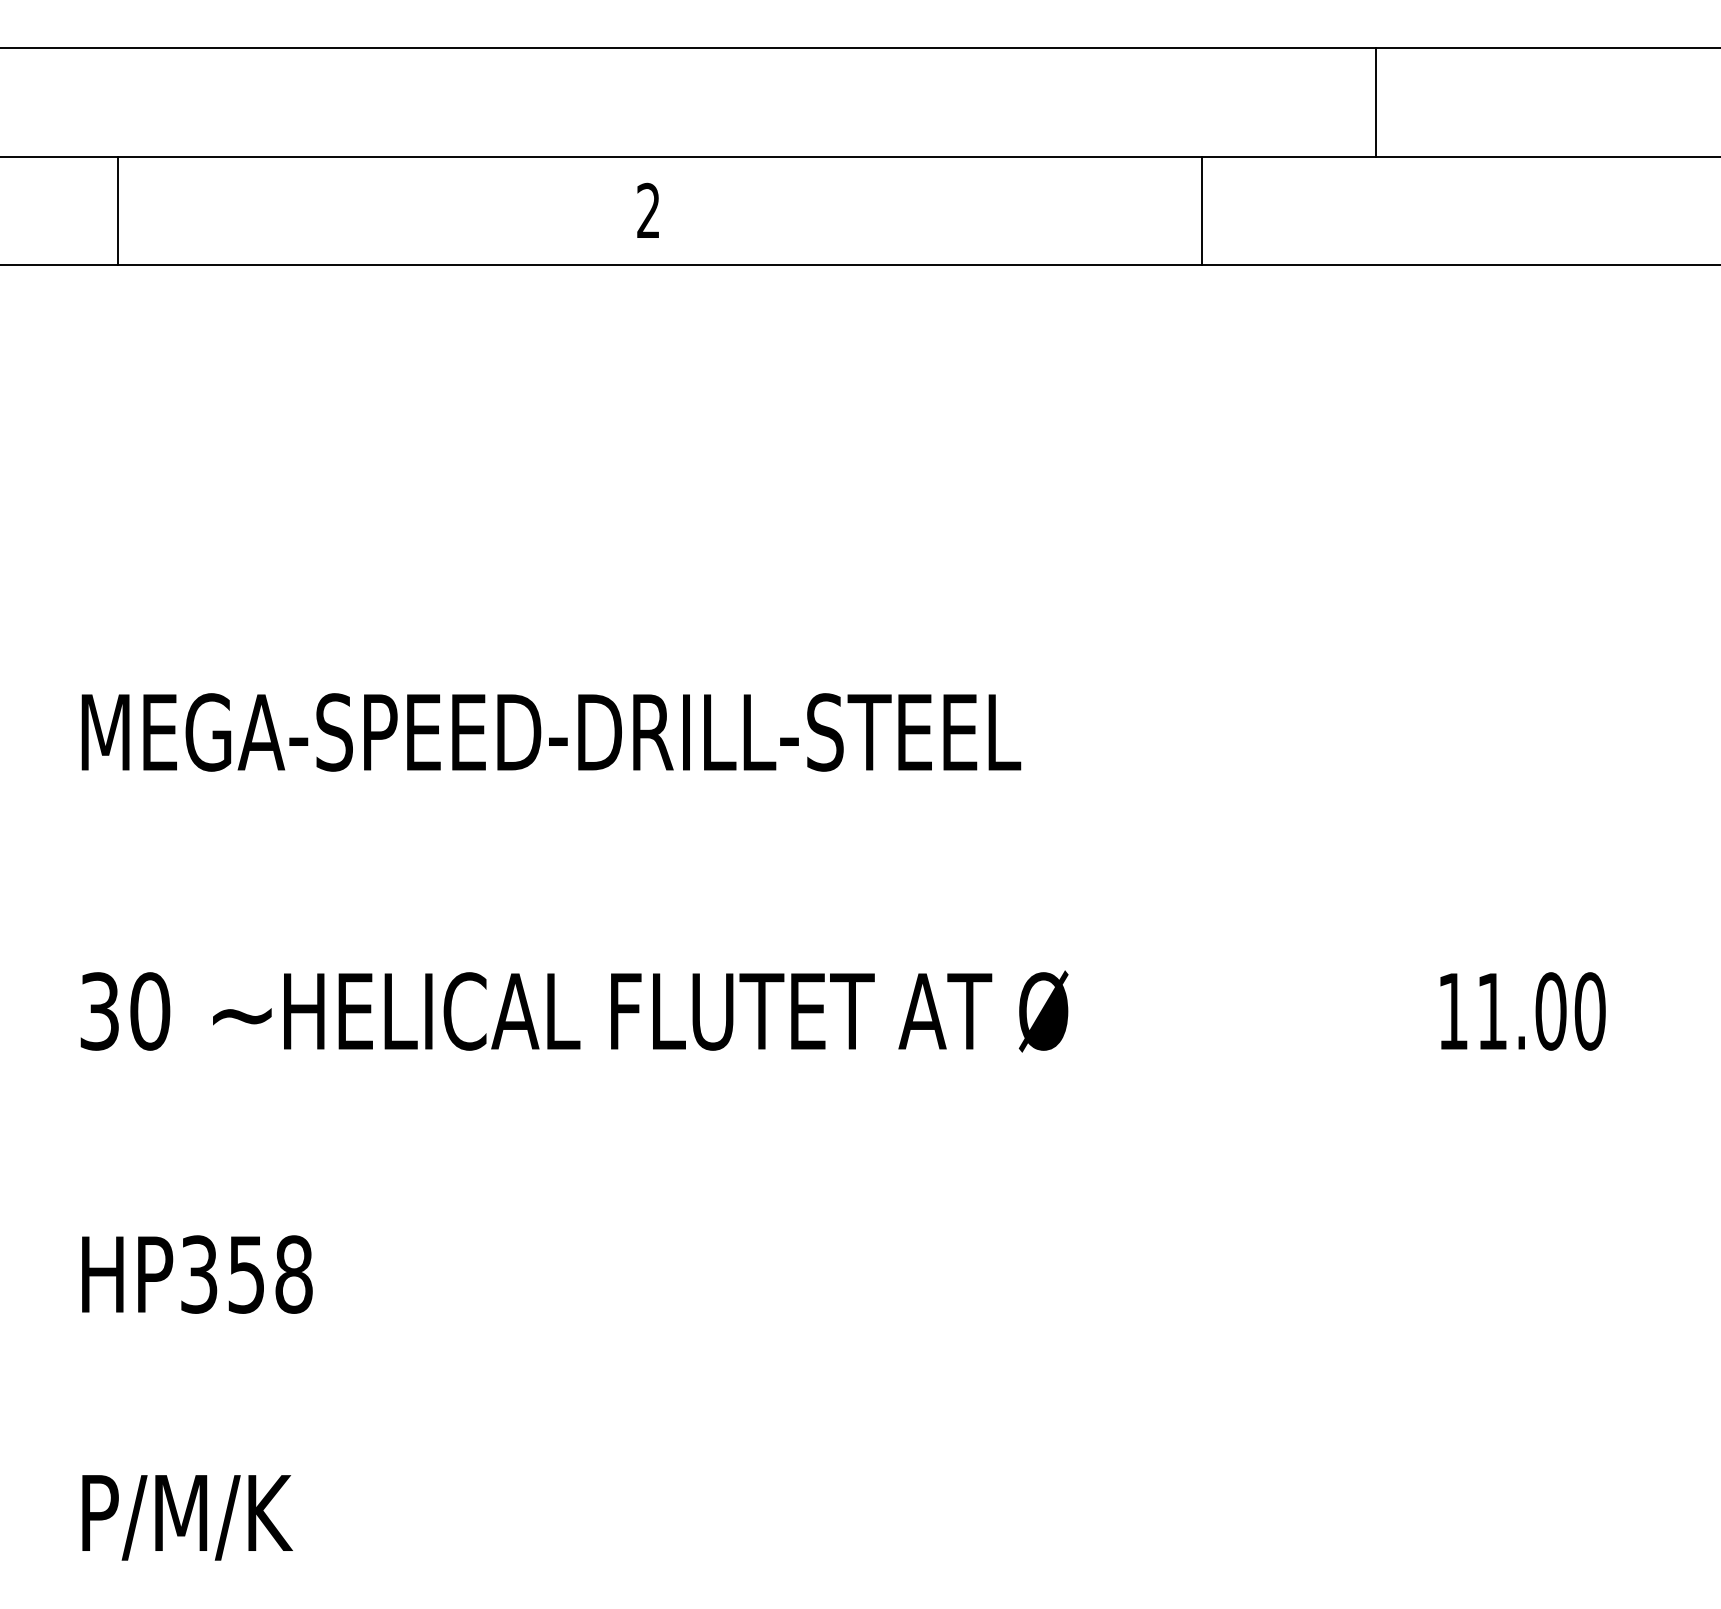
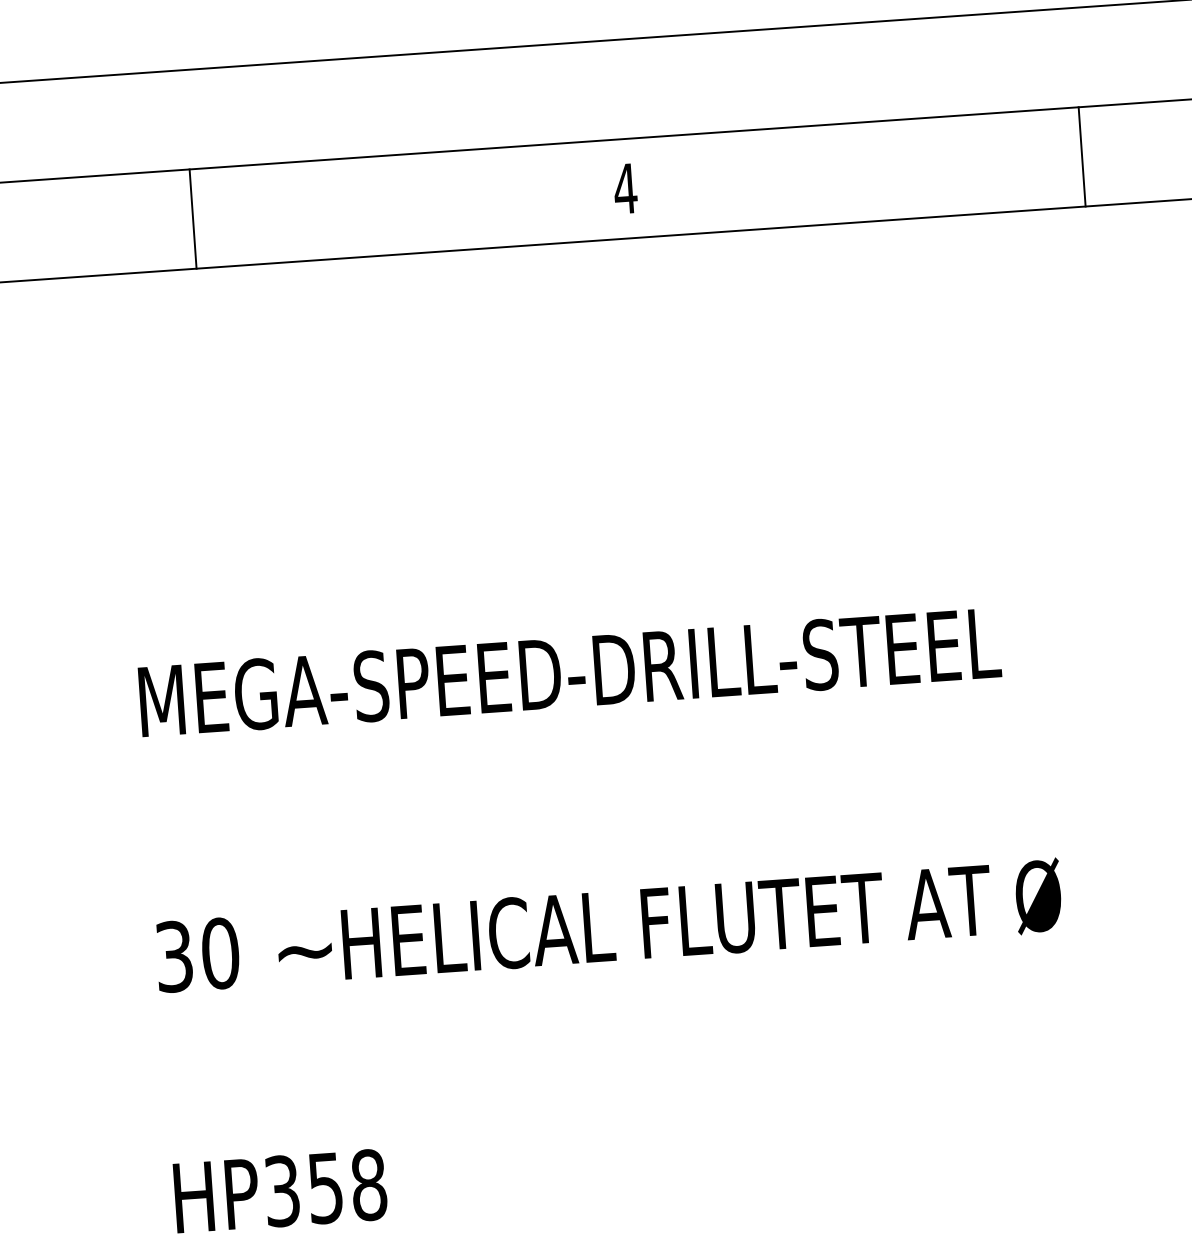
text: (648, 209) -> (625, 187), 2 -> 4
line: (118, 210) -> (193, 218), moved
line: (1202, 210) -> (1082, 156), moved

